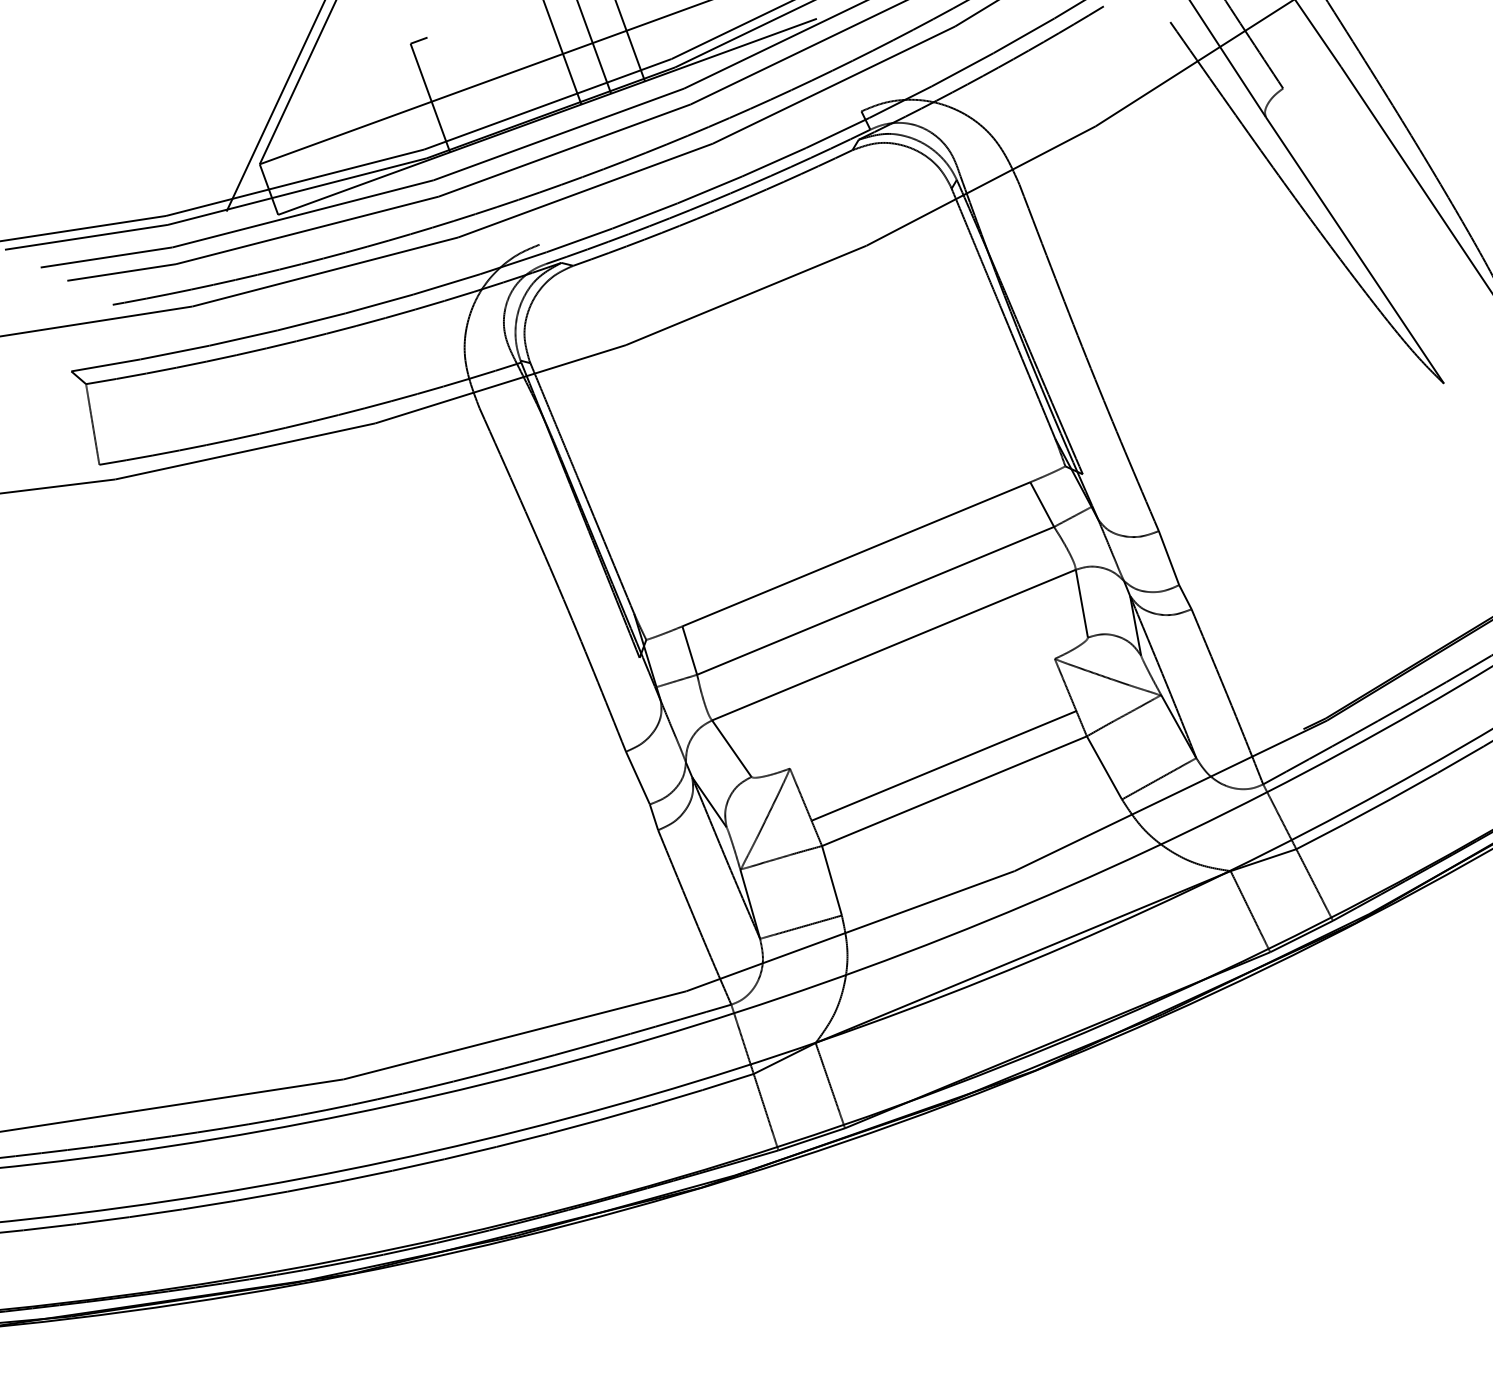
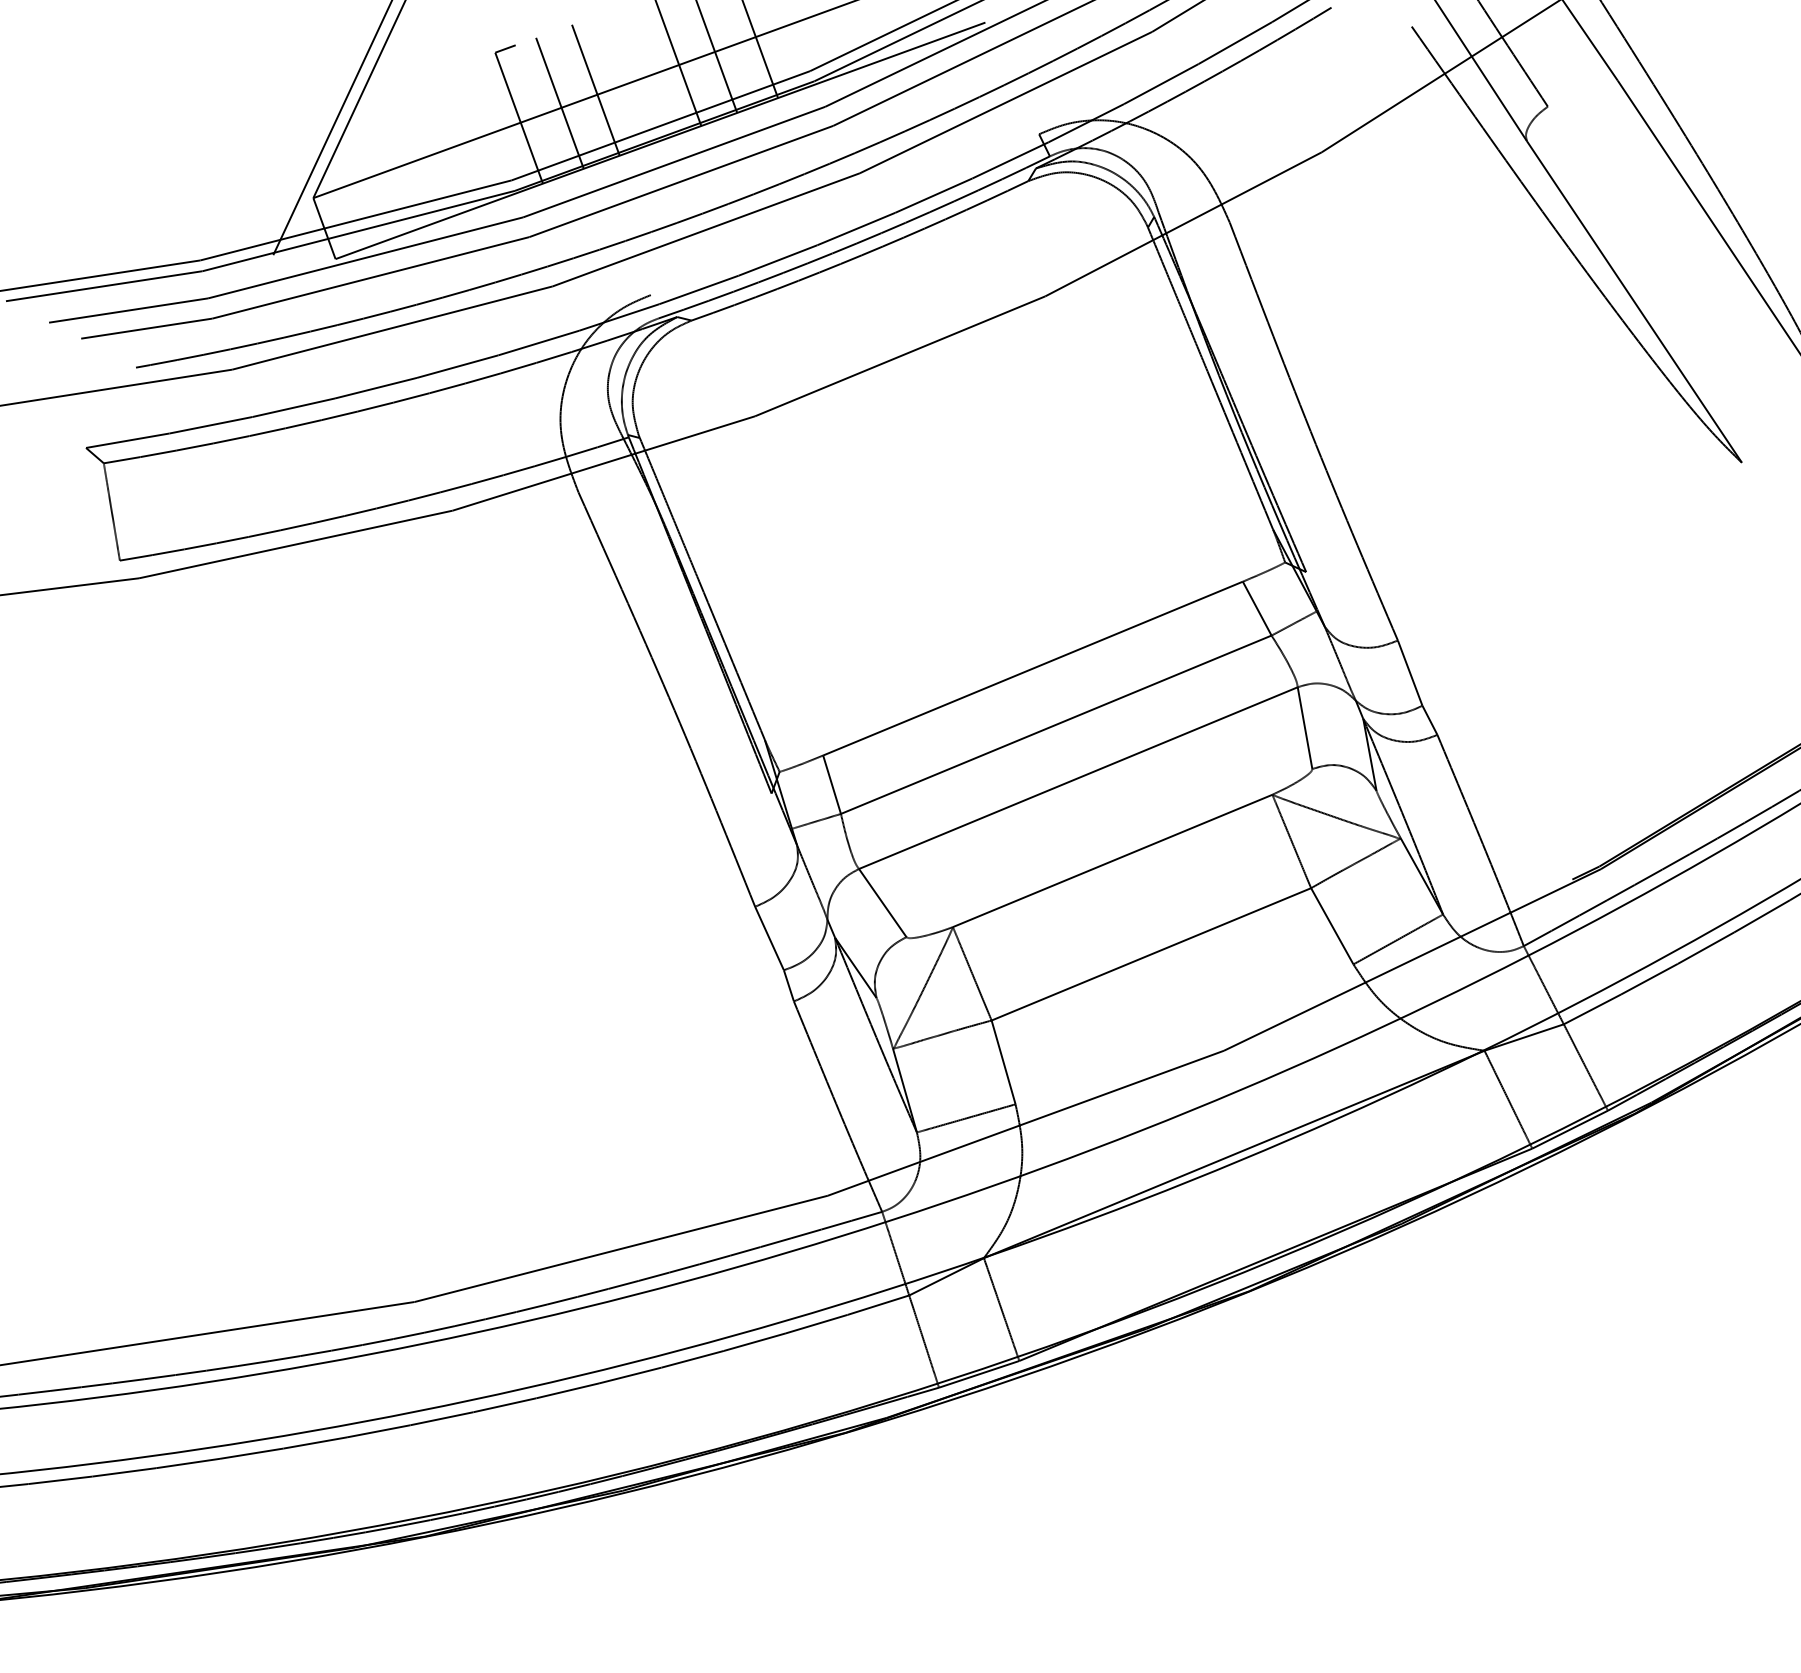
line: (493, 74) -> (595, 89), added
line: (463, 85) -> (559, 103), added
line: (943, 765) -> (1111, 860), moved

